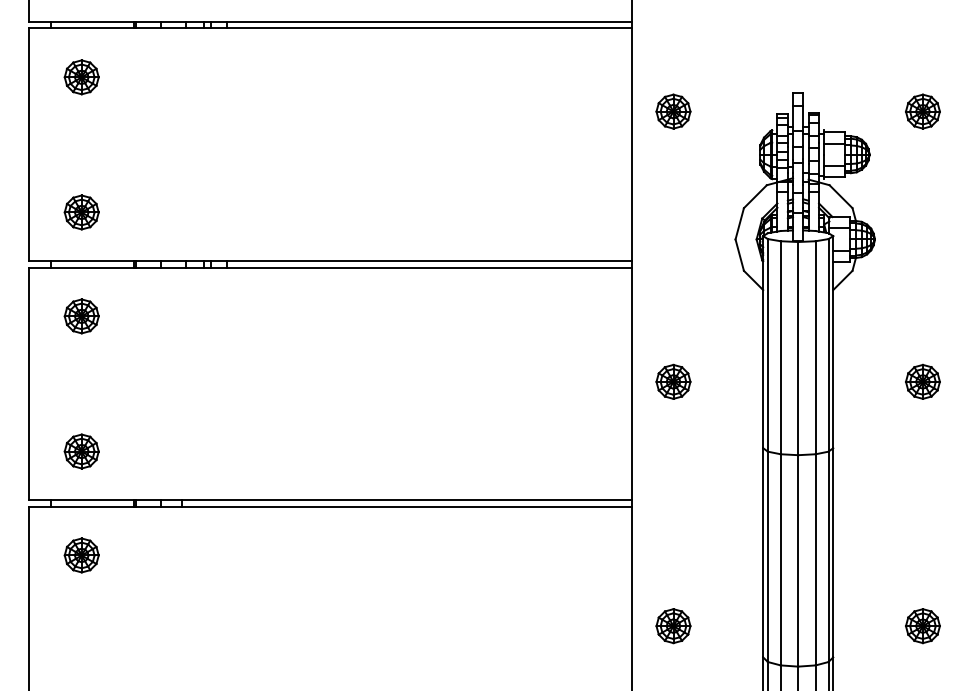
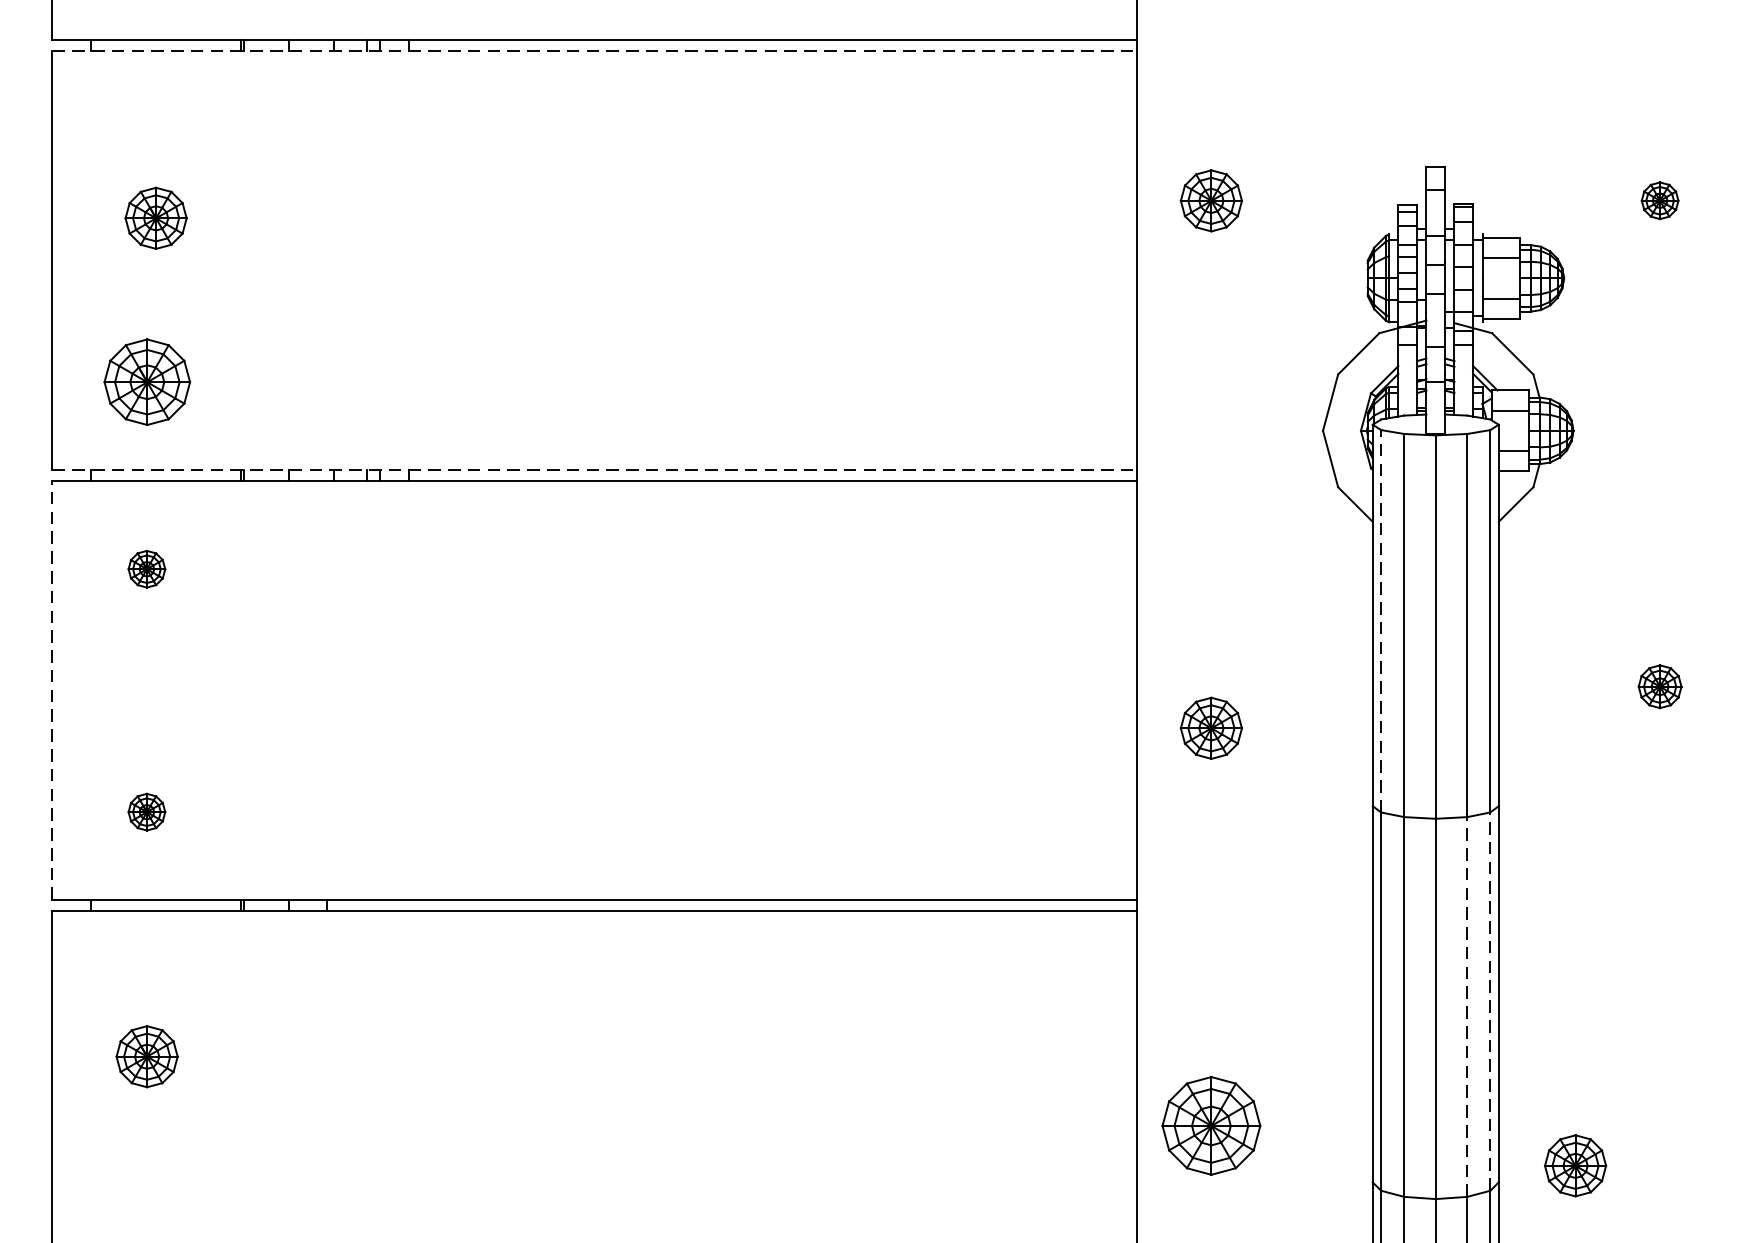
line: (330, 28) -> (594, 51), solid -> dashed
part: (81, 77) -> (155, 218), moved
part: (922, 111) -> (1659, 200), size x0.6
part: (81, 212) -> (146, 382), size x1.4
line: (330, 261) -> (594, 470), solid -> dashed
part: (81, 316) -> (146, 569), size x0.6
line: (767, 344) -> (1380, 619), solid -> dashed
part: (673, 381) -> (1211, 727), moved
part: (922, 381) -> (1659, 686), size x0.7
line: (29, 383) -> (53, 689), solid -> dashed
part: (81, 451) -> (146, 812), size x0.6
part: (81, 555) -> (146, 1056), moved
line: (828, 556) -> (1490, 1001), solid -> dashed
line: (815, 559) -> (1466, 1006), solid -> dashed
part: (673, 626) -> (1211, 1126), size x1.6
part: (922, 626) -> (1574, 1166), moved

